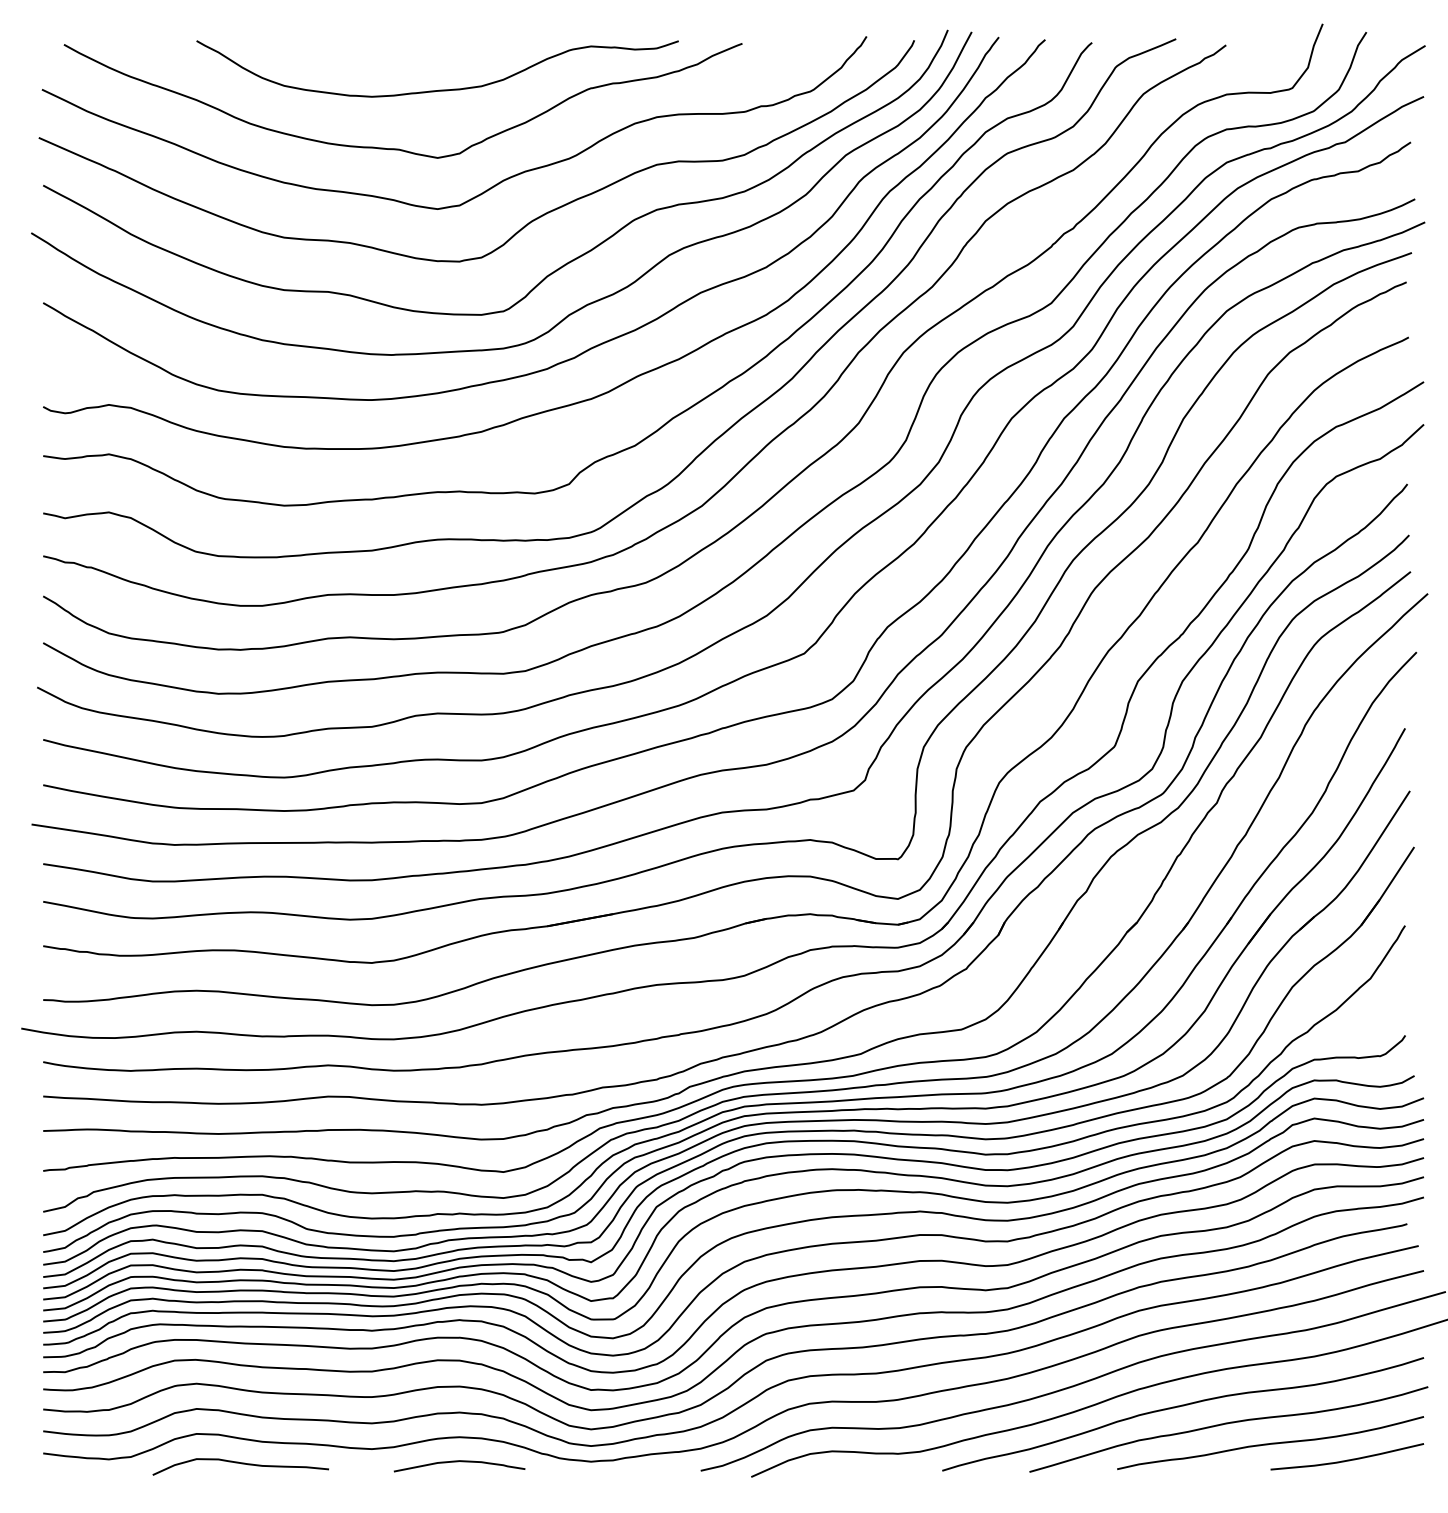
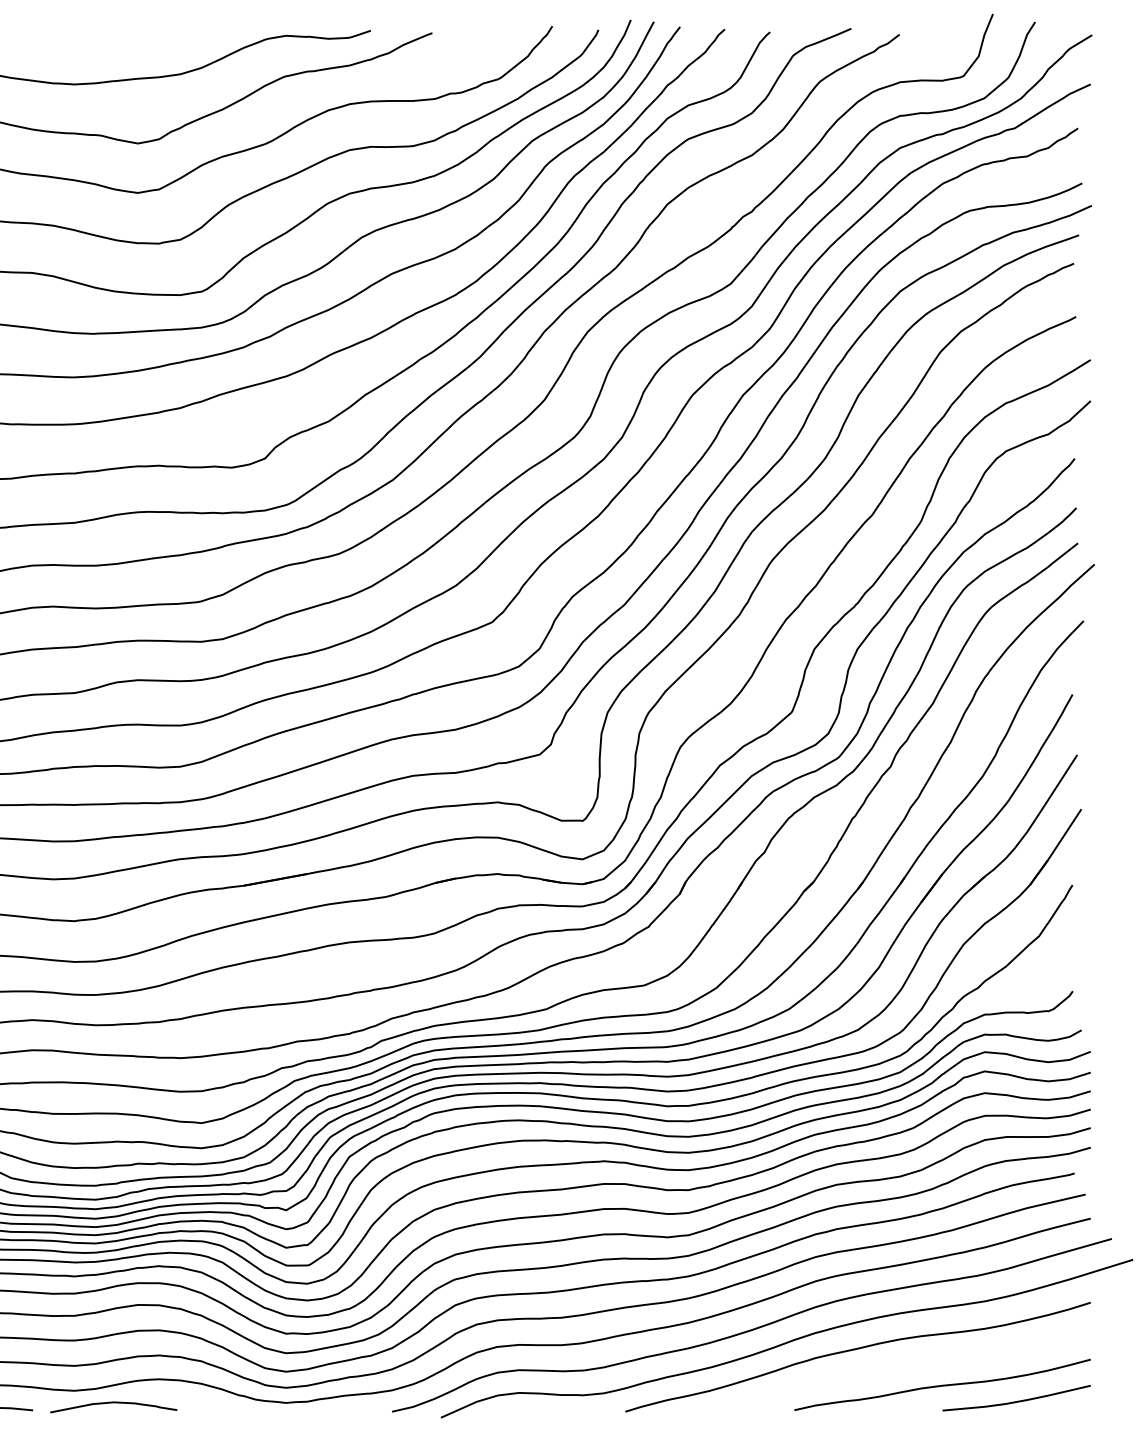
curve: (1227, 1424) -> (900, 1367), removed
curve: (458, 1462) -> (112, 1403), moved

